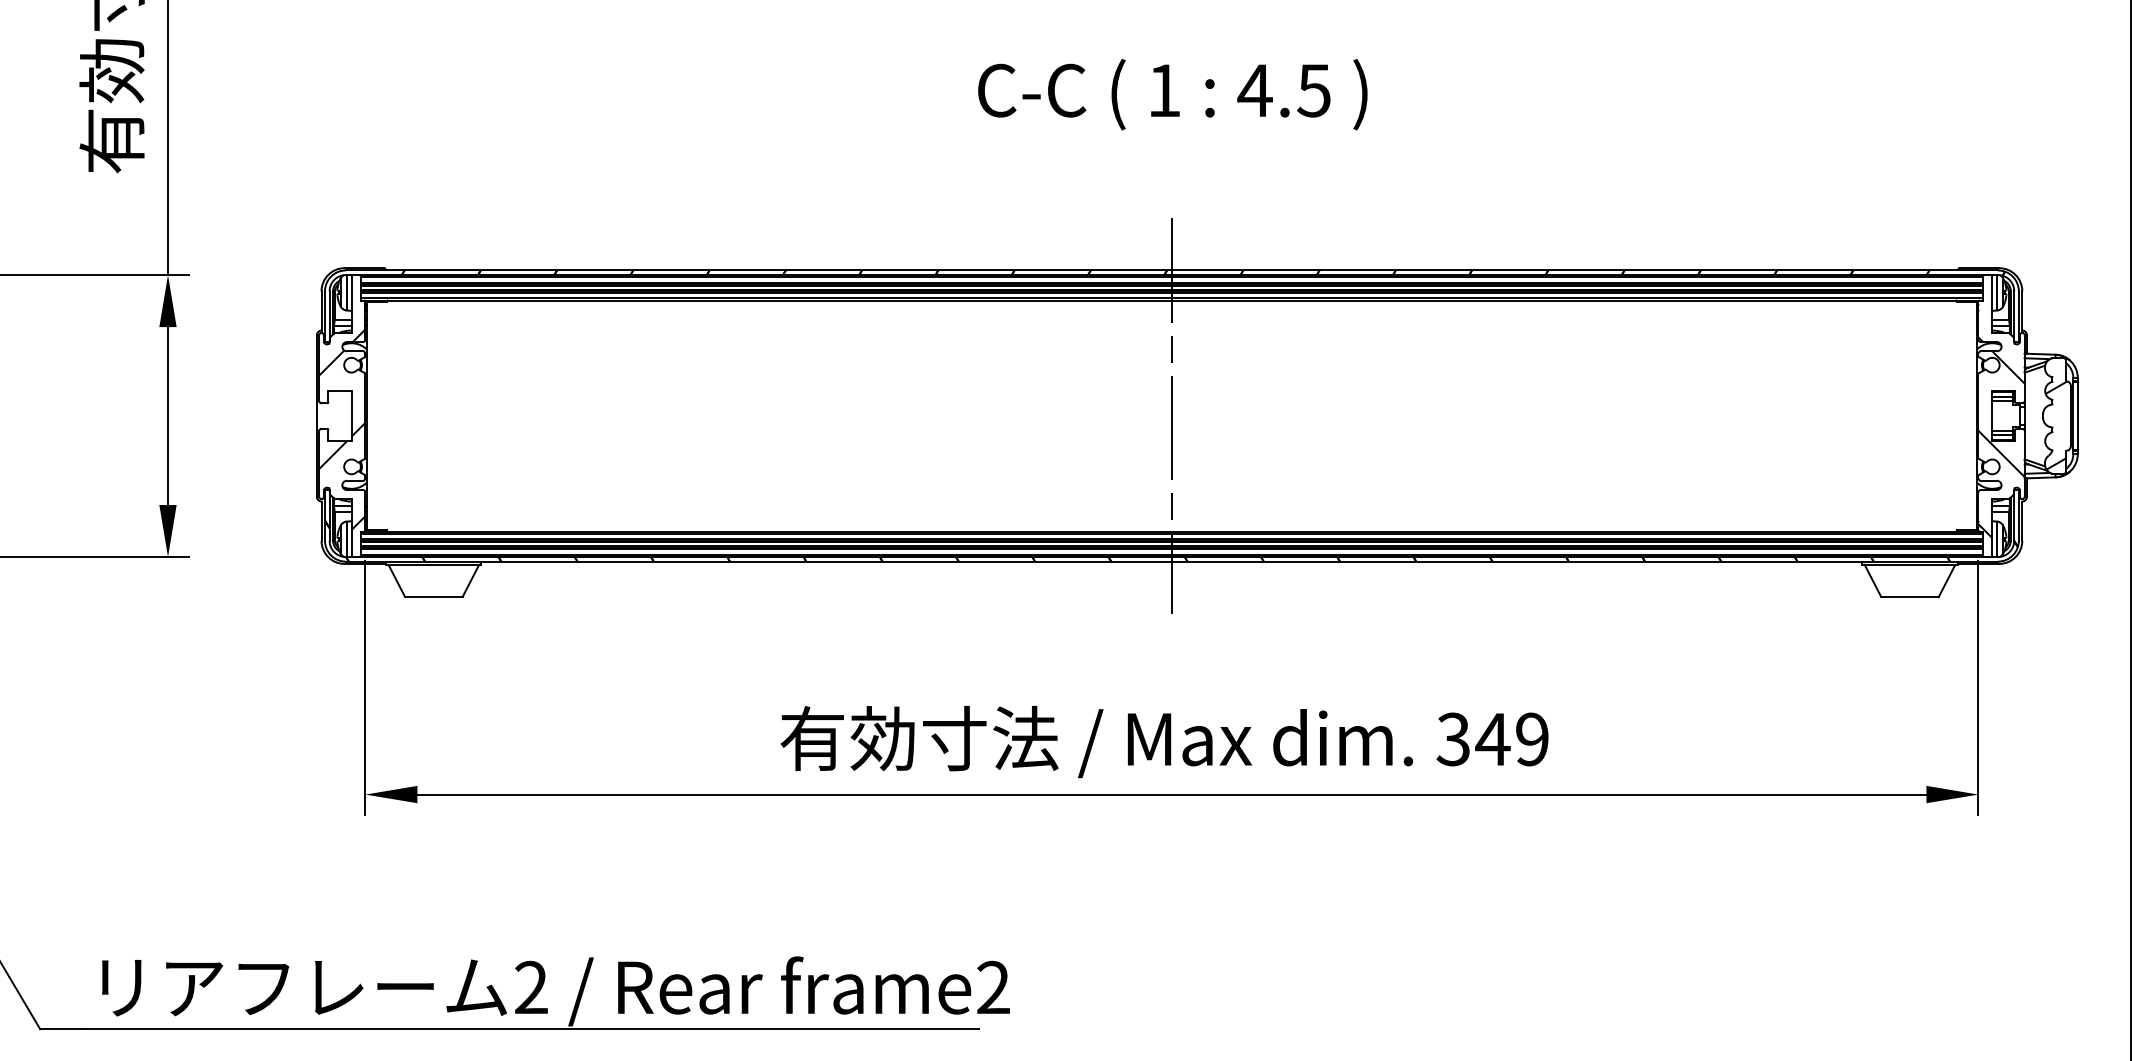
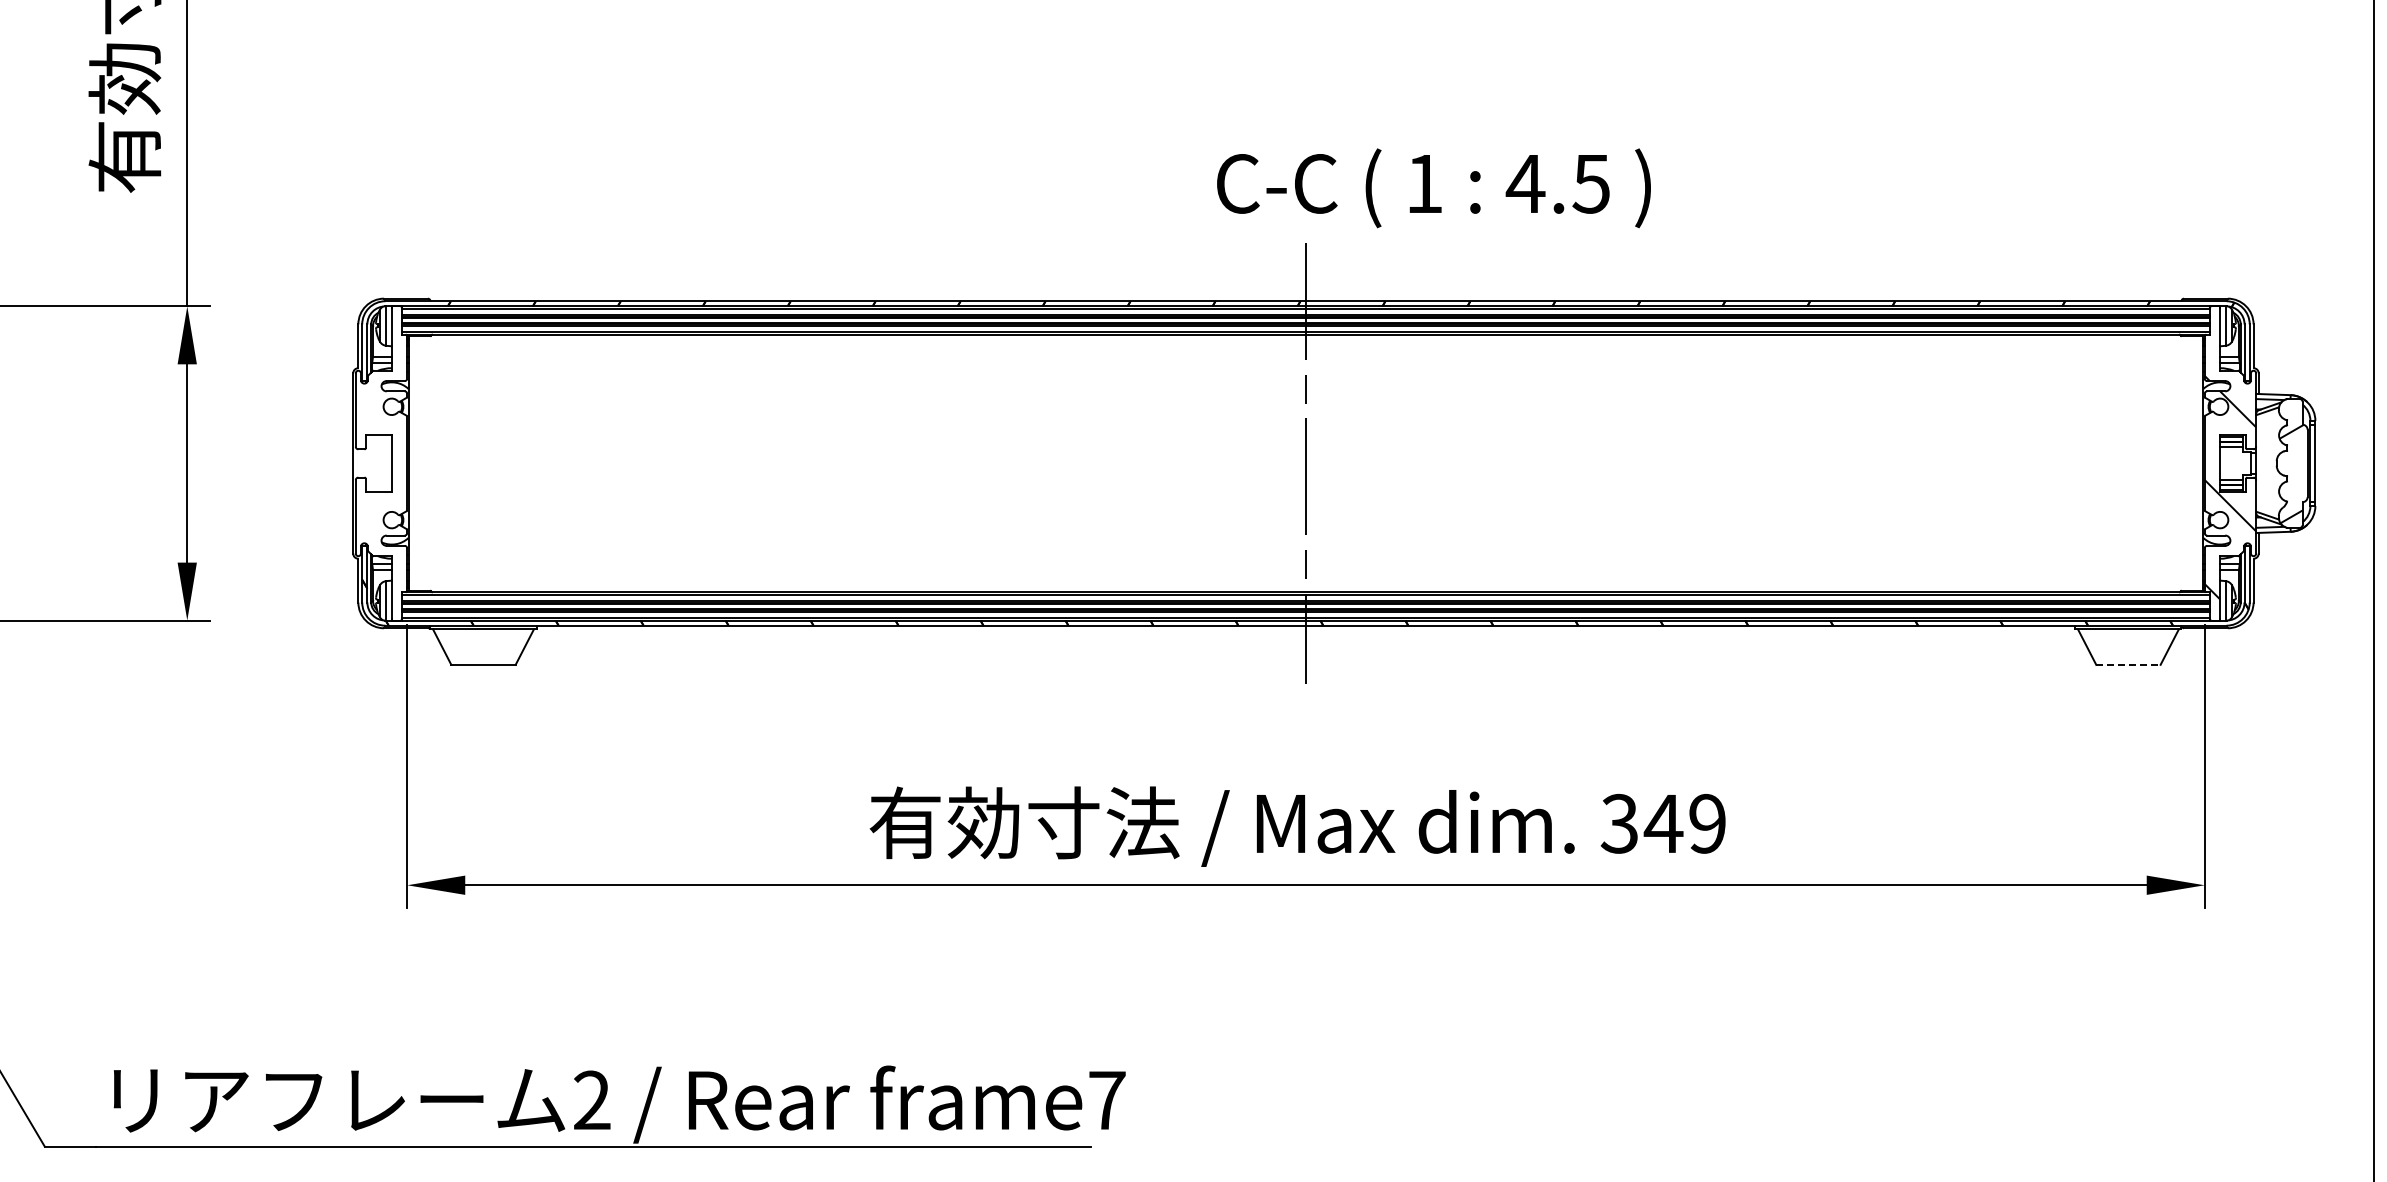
text: (1172, 94) -> (1433, 188), moved
hatch: (342, 429) -> (381, 478), removed
line: (1910, 596) -> (2128, 664), solid -> dashed
text: (993, 986) -> (1107, 1099), frame2 -> frame7

